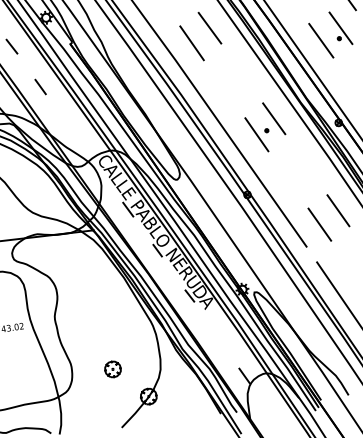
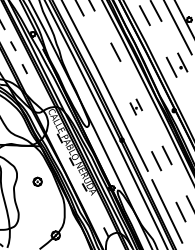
line: (191, 43) -> (105, 58), removed
part: (263, 126) -> (135, 106), size x0.6
part: (112, 368) -> (37, 181), moved

